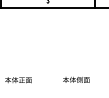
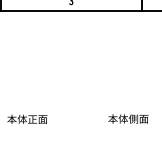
text: (76, 79) -> (128, 118), moved

